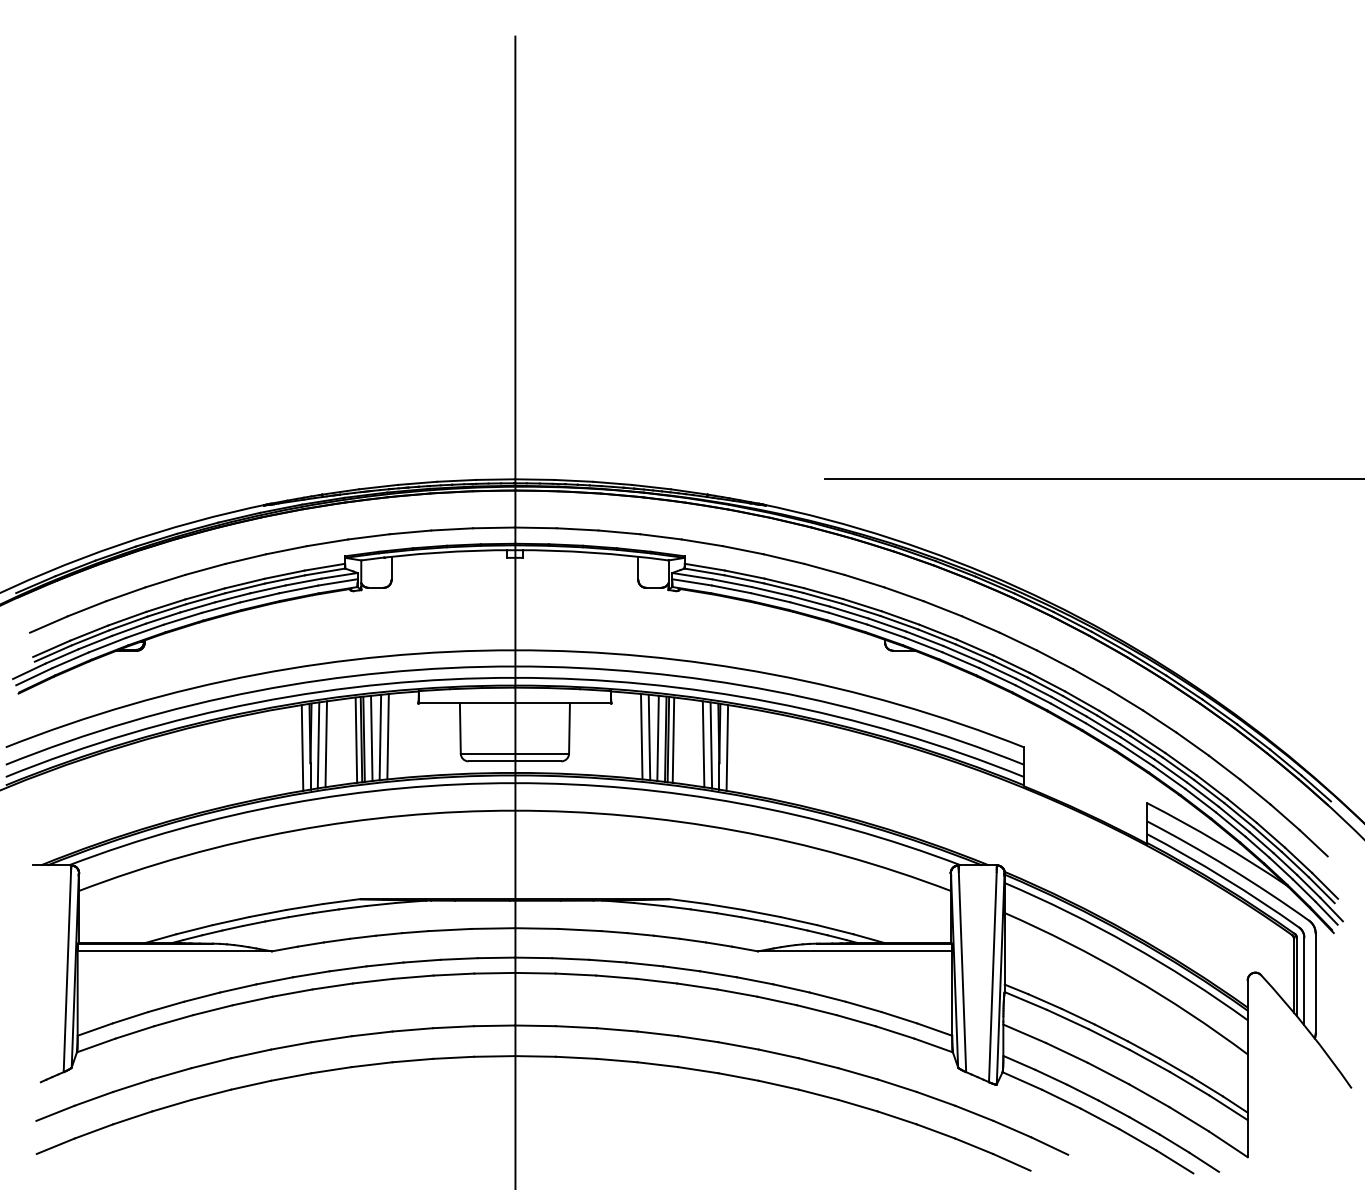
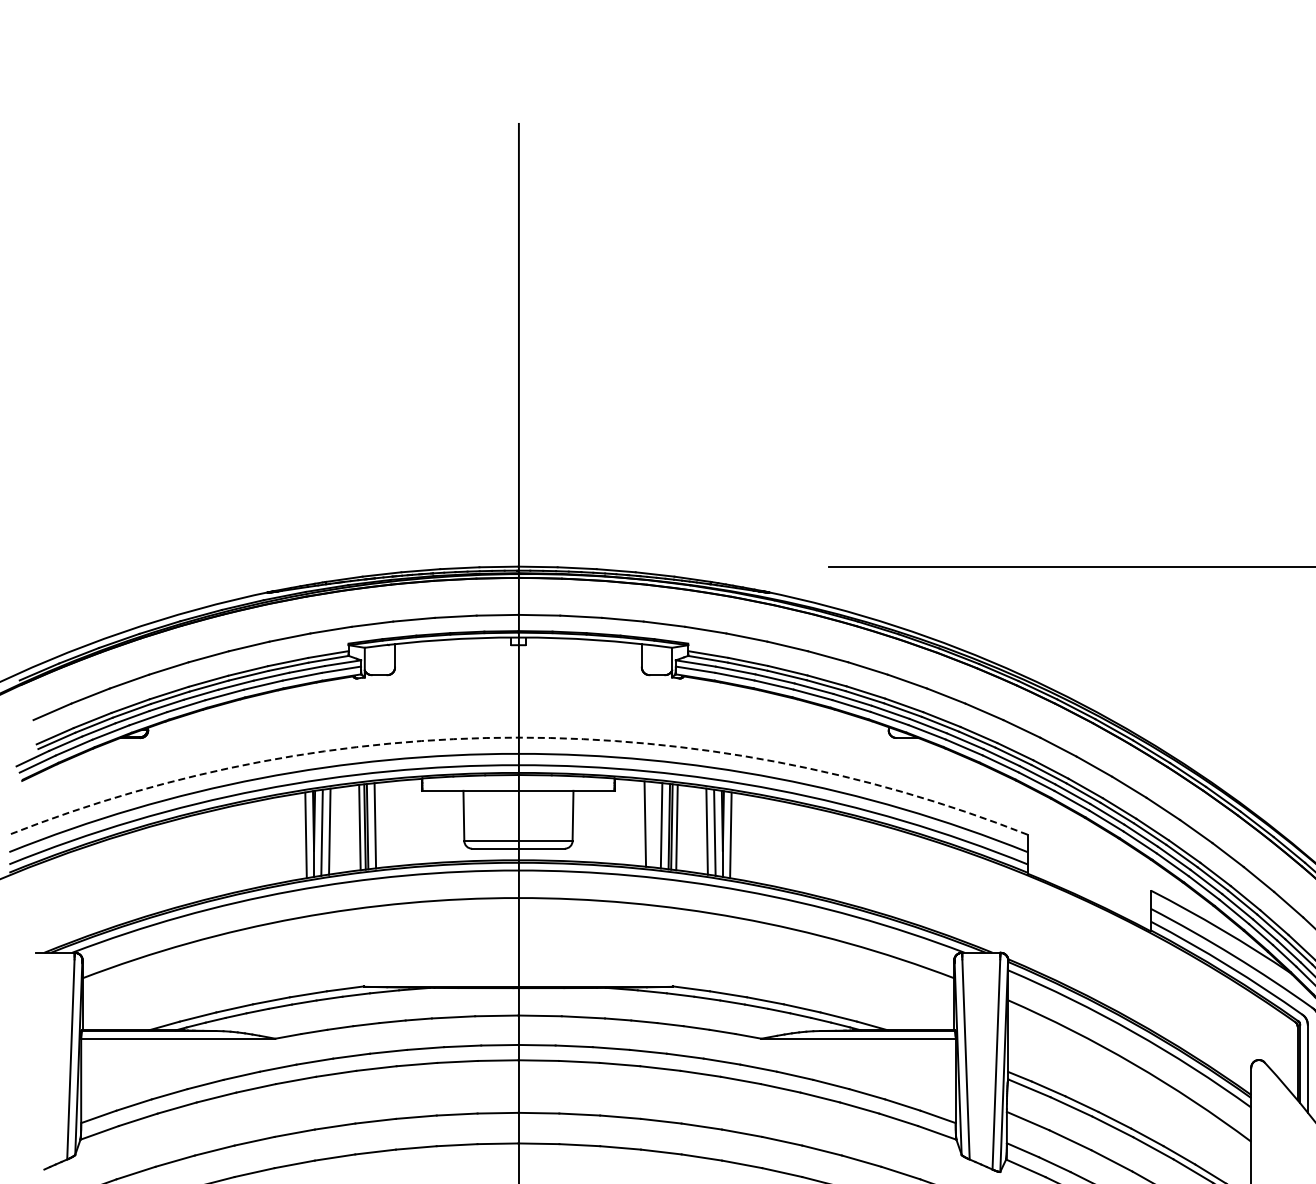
arc: (514, 650) -> (518, 737), solid -> dashed
line: (387, 736) -> (391, 823), removed
line: (380, 737) -> (384, 824), removed
line: (649, 737) -> (653, 824), removed

